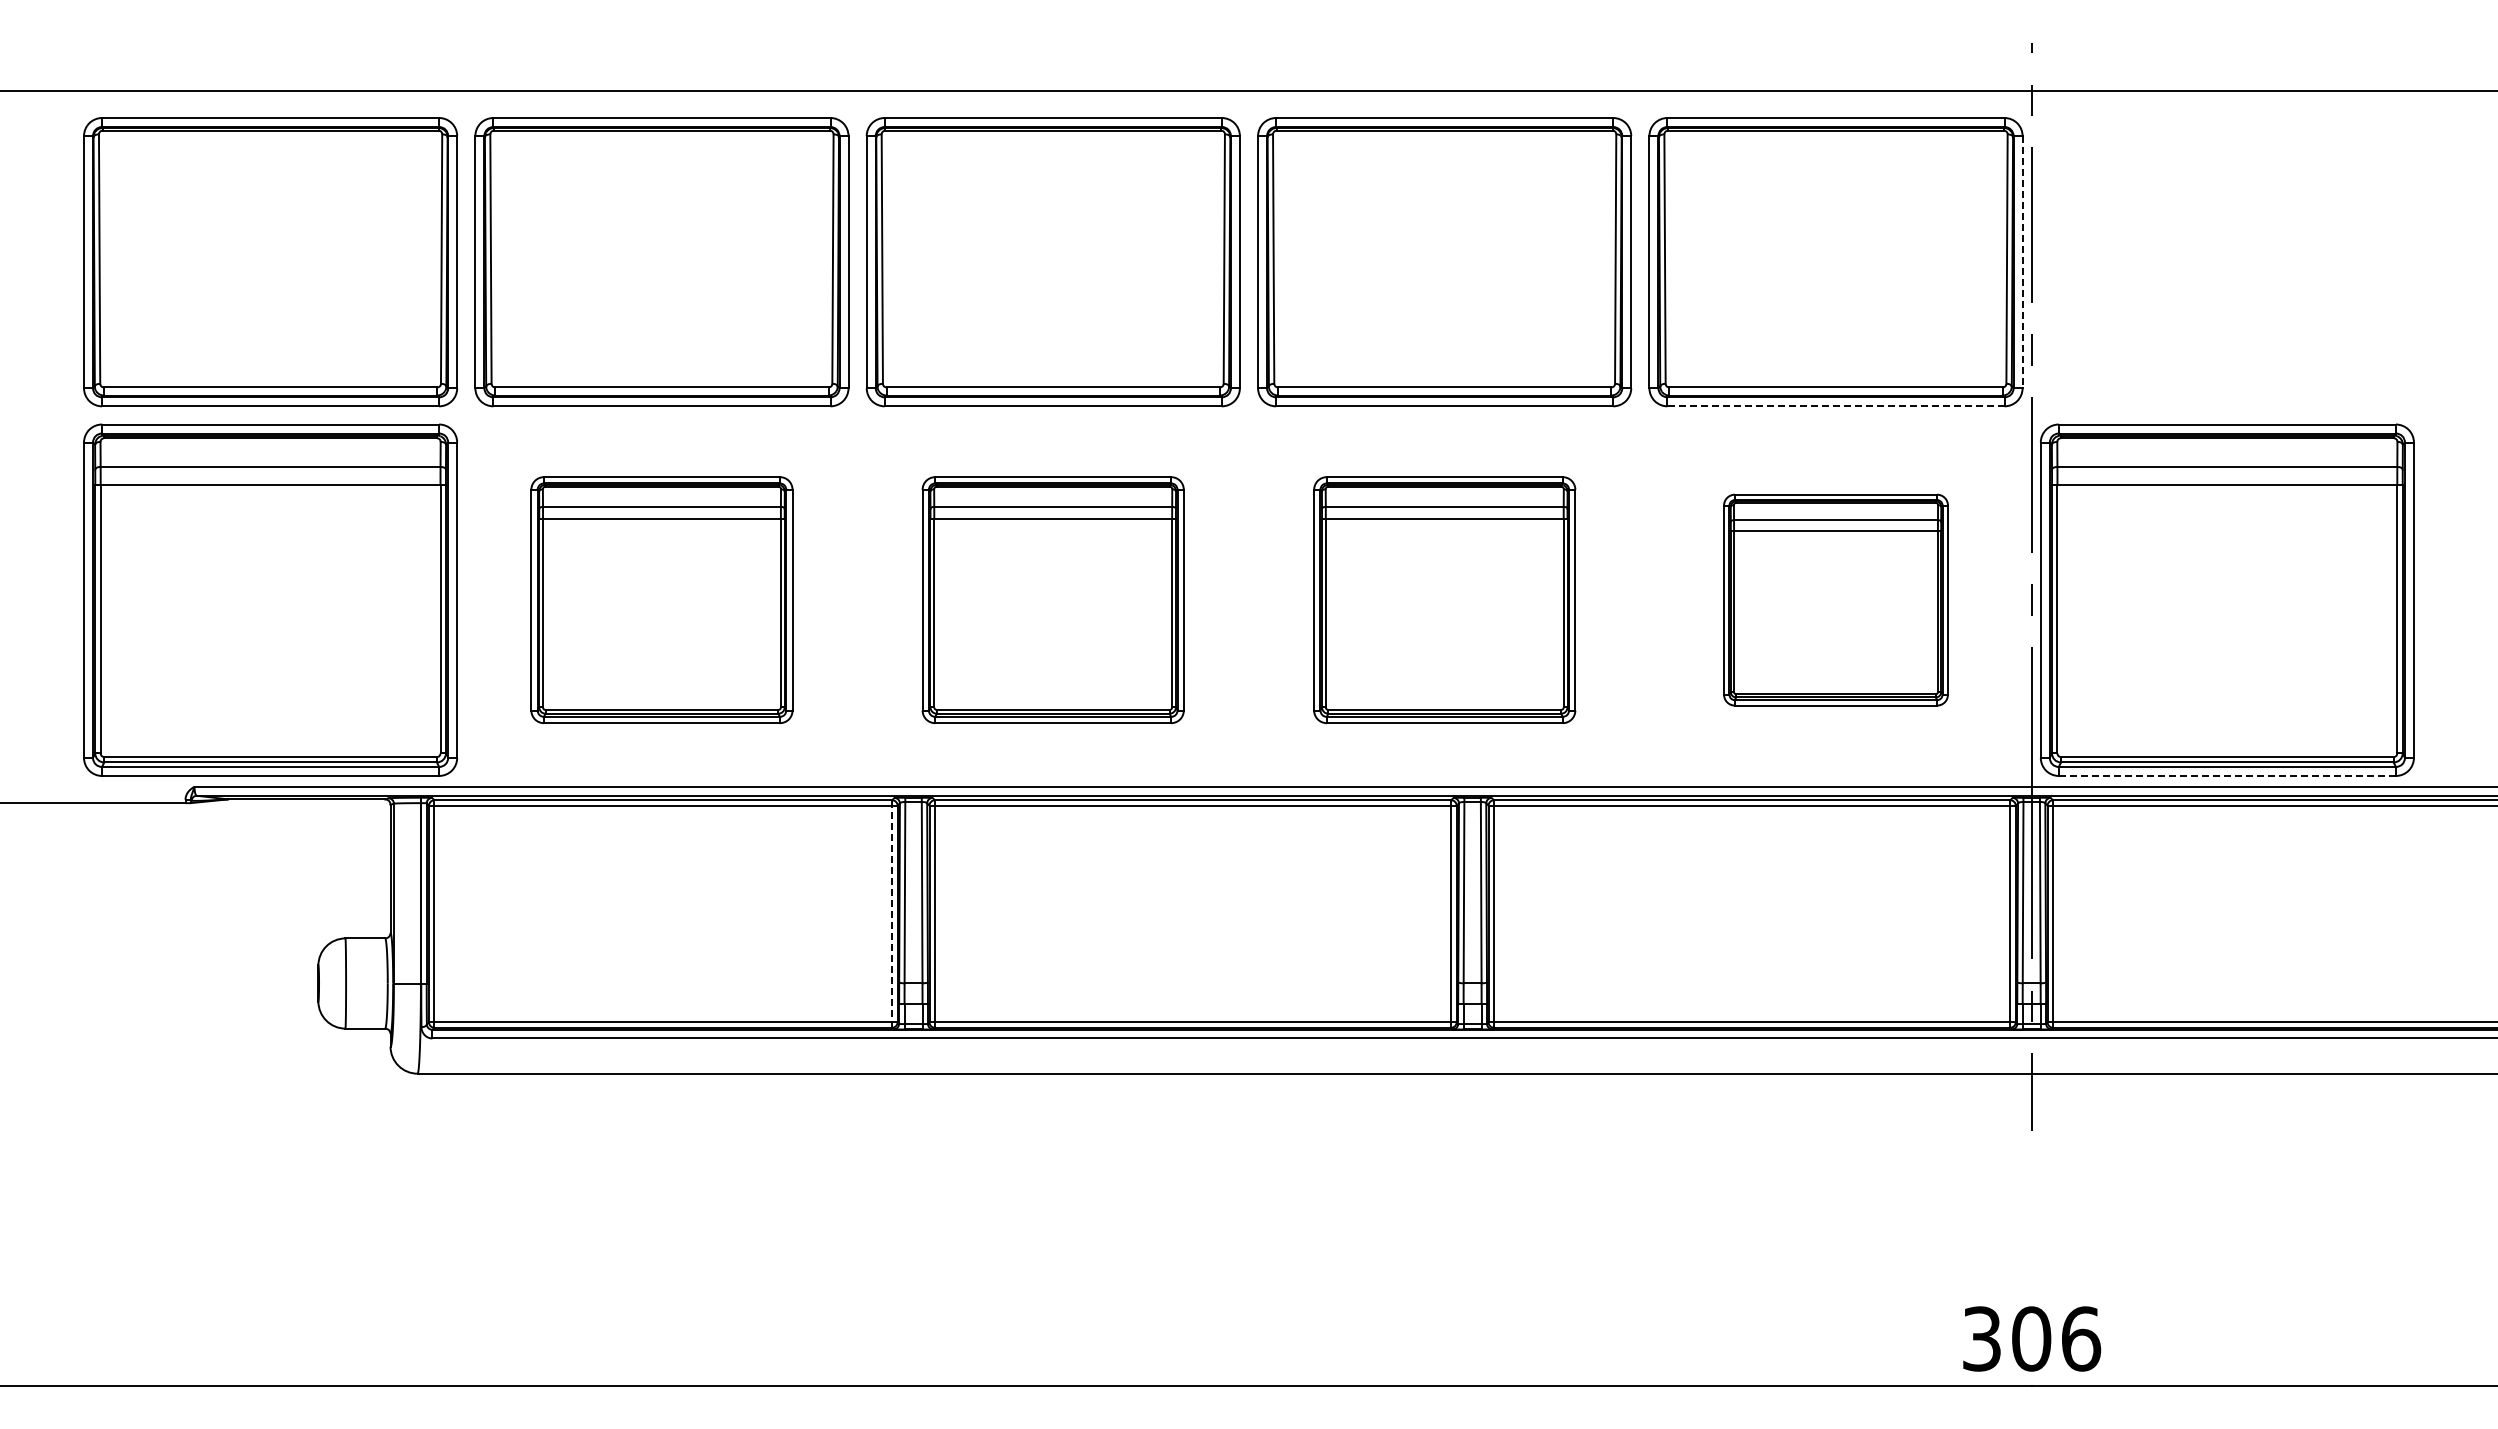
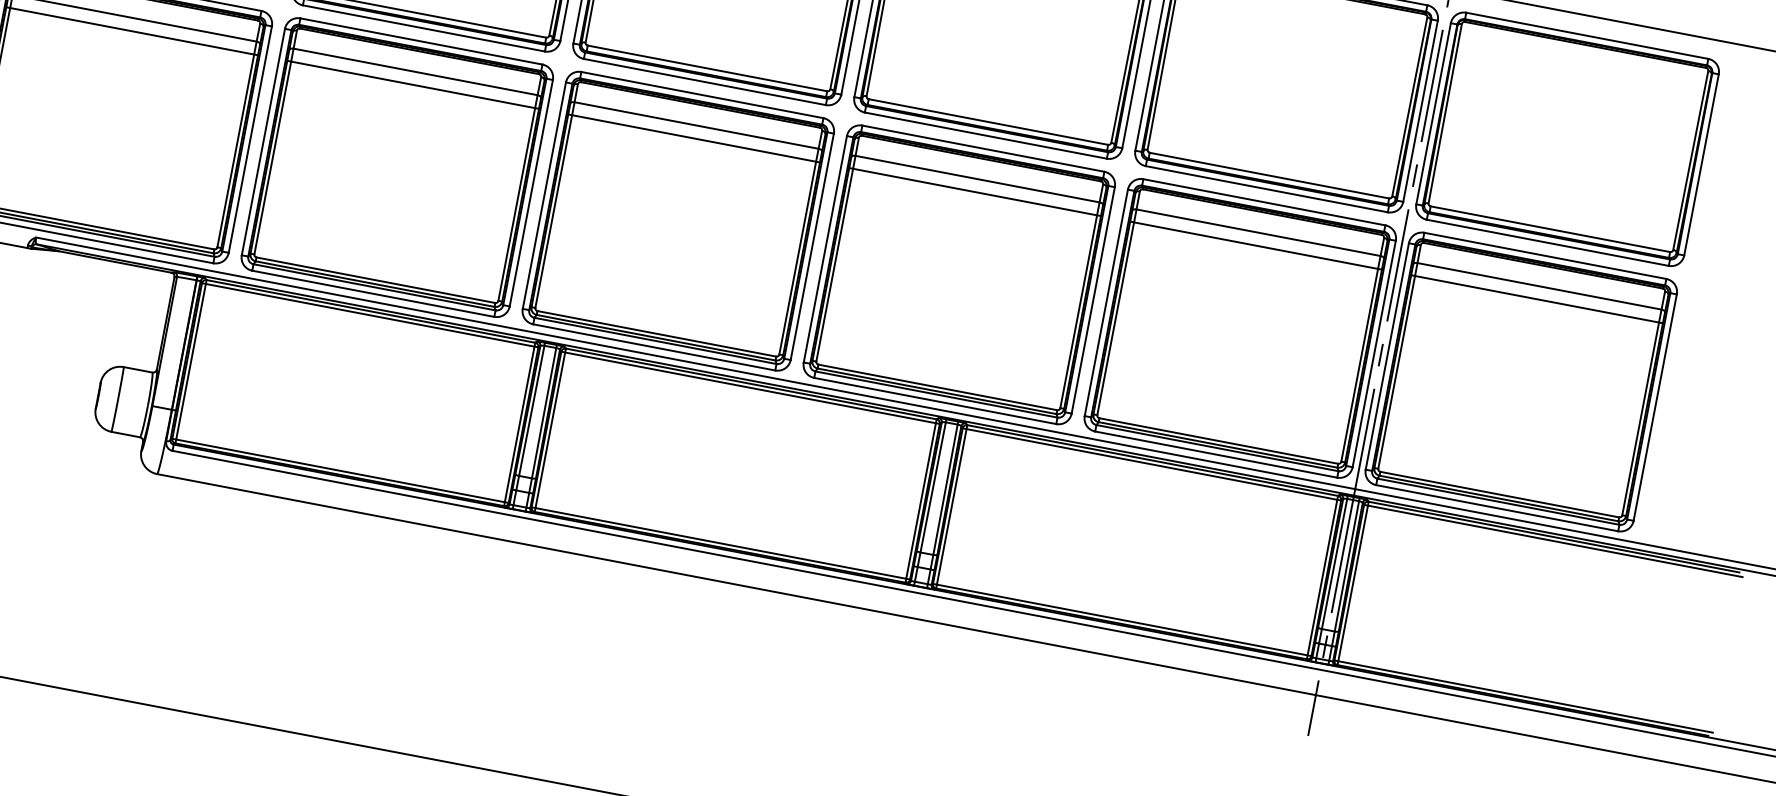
line: (2022, 262) -> (1420, 111), dashed -> solid
part: (2226, 262) -> (1566, 139), added
line: (1836, 406) -> (1267, 189), dashed -> solid
part: (661, 599) -> (397, 167), size x1.43
part: (1052, 599) -> (677, 220), size x1.43
part: (1444, 599) -> (959, 274), size x1.43
part: (1835, 599) -> (1240, 327), size x1.67
line: (2227, 775) -> (1497, 507), dashed -> solid
line: (892, 914) -> (519, 424), dashed -> solid

